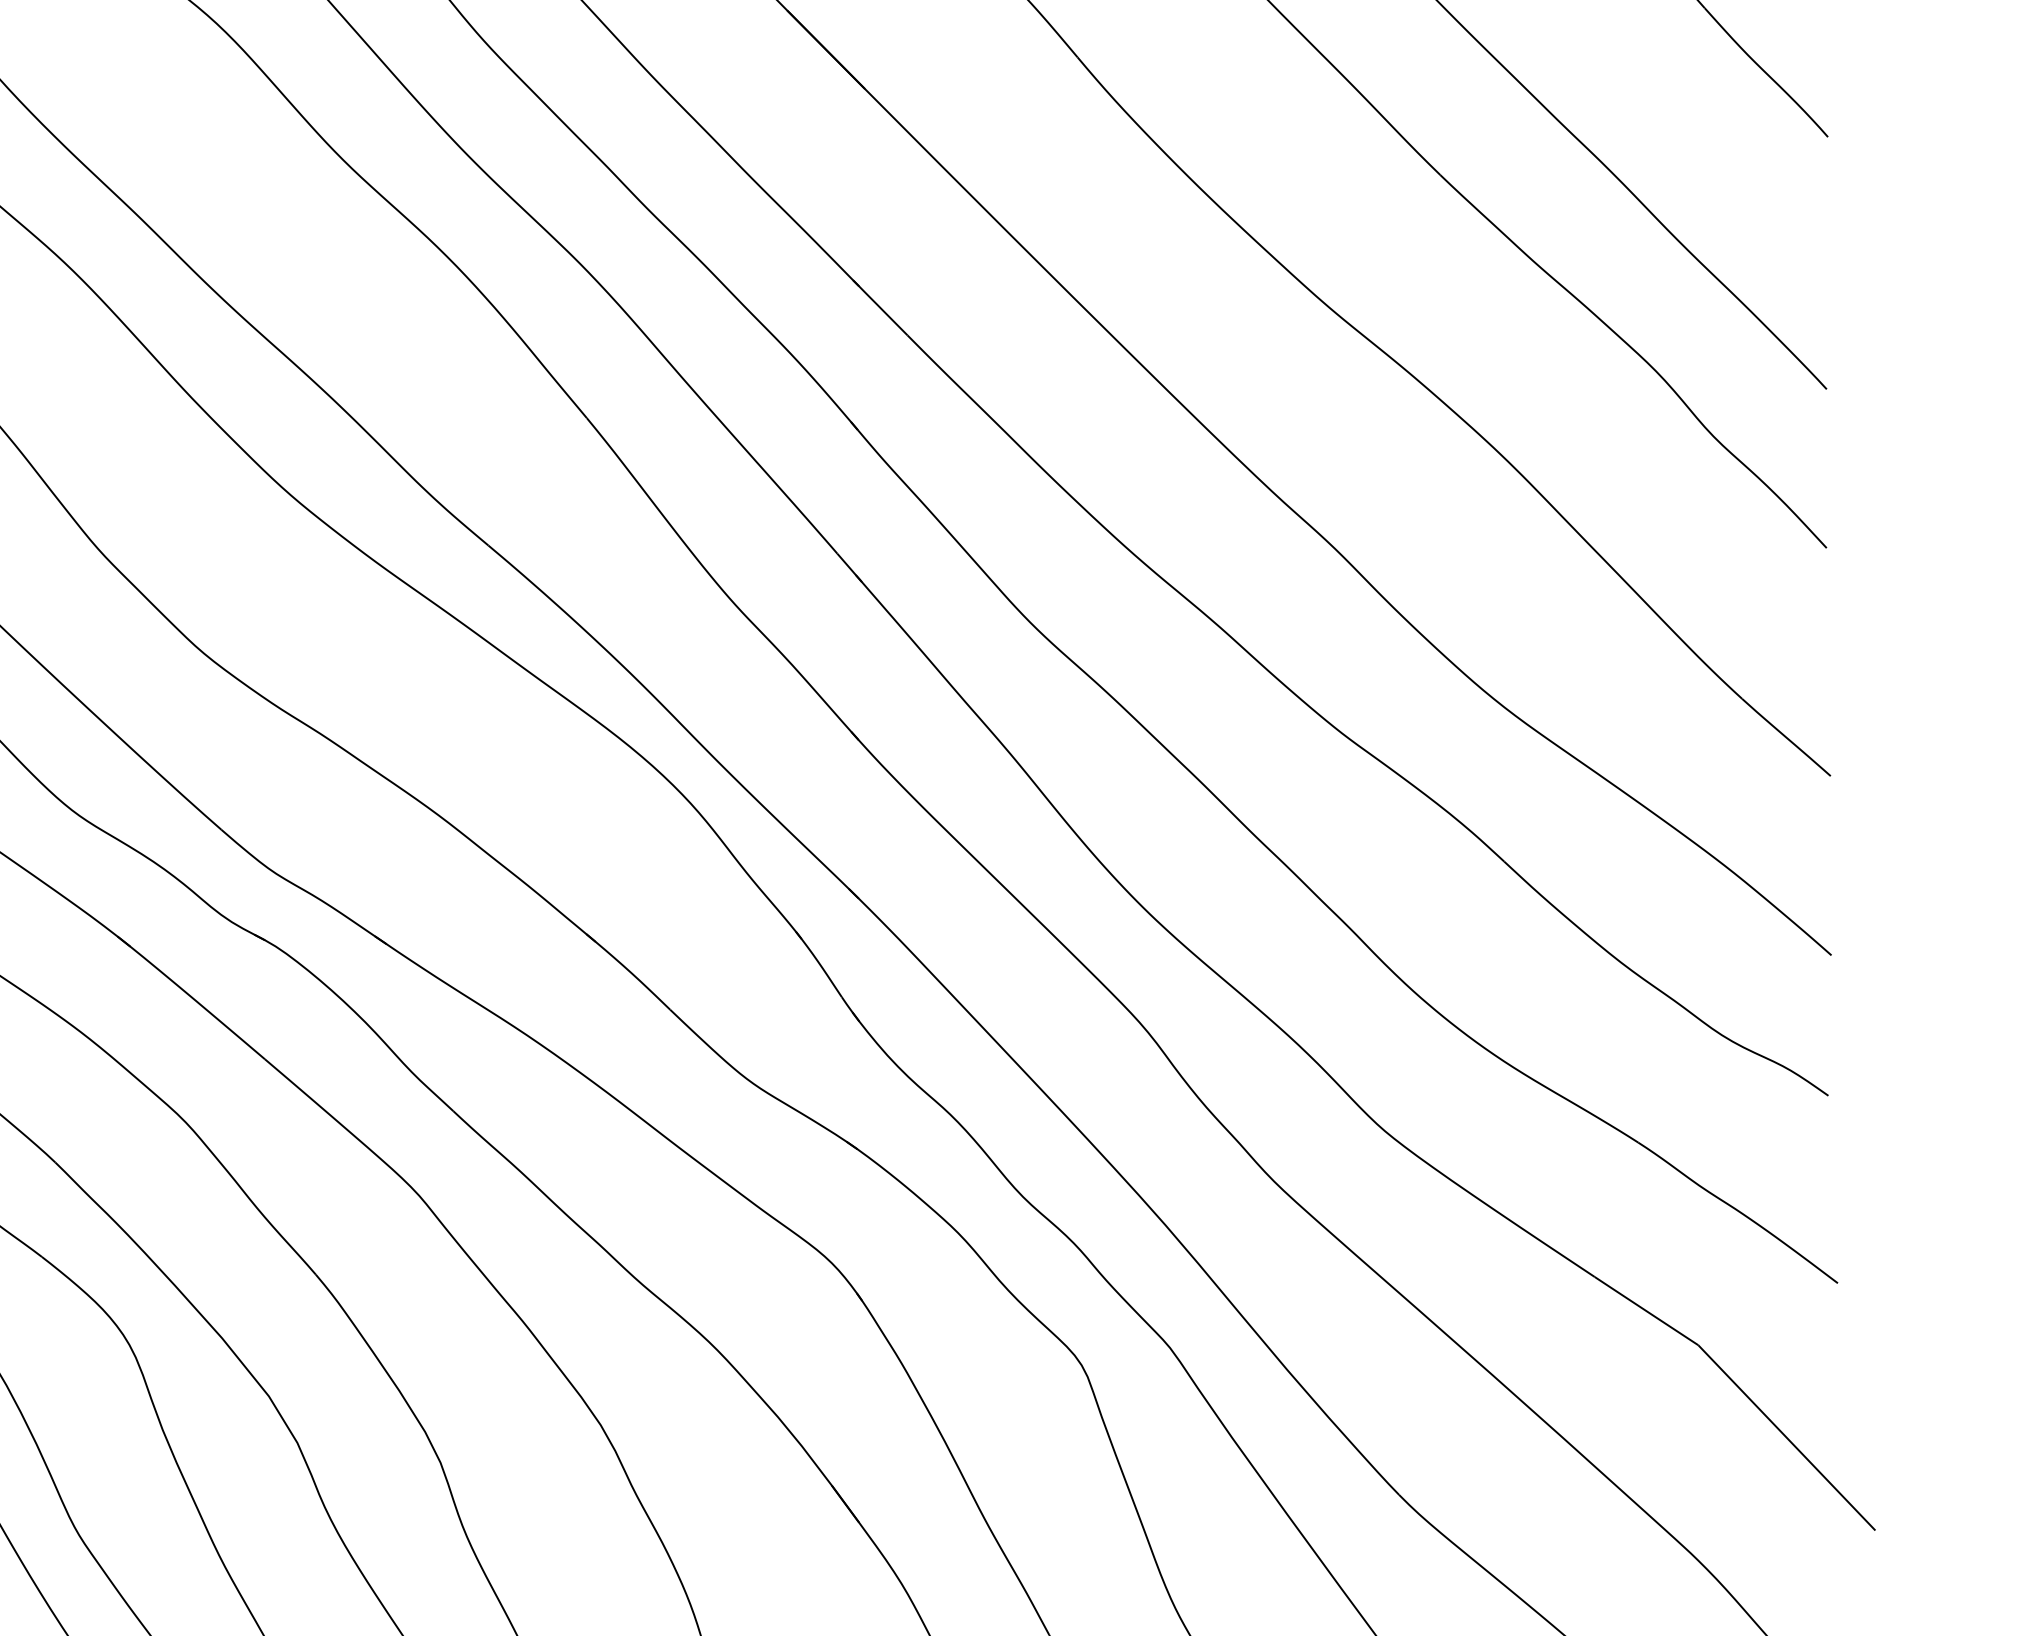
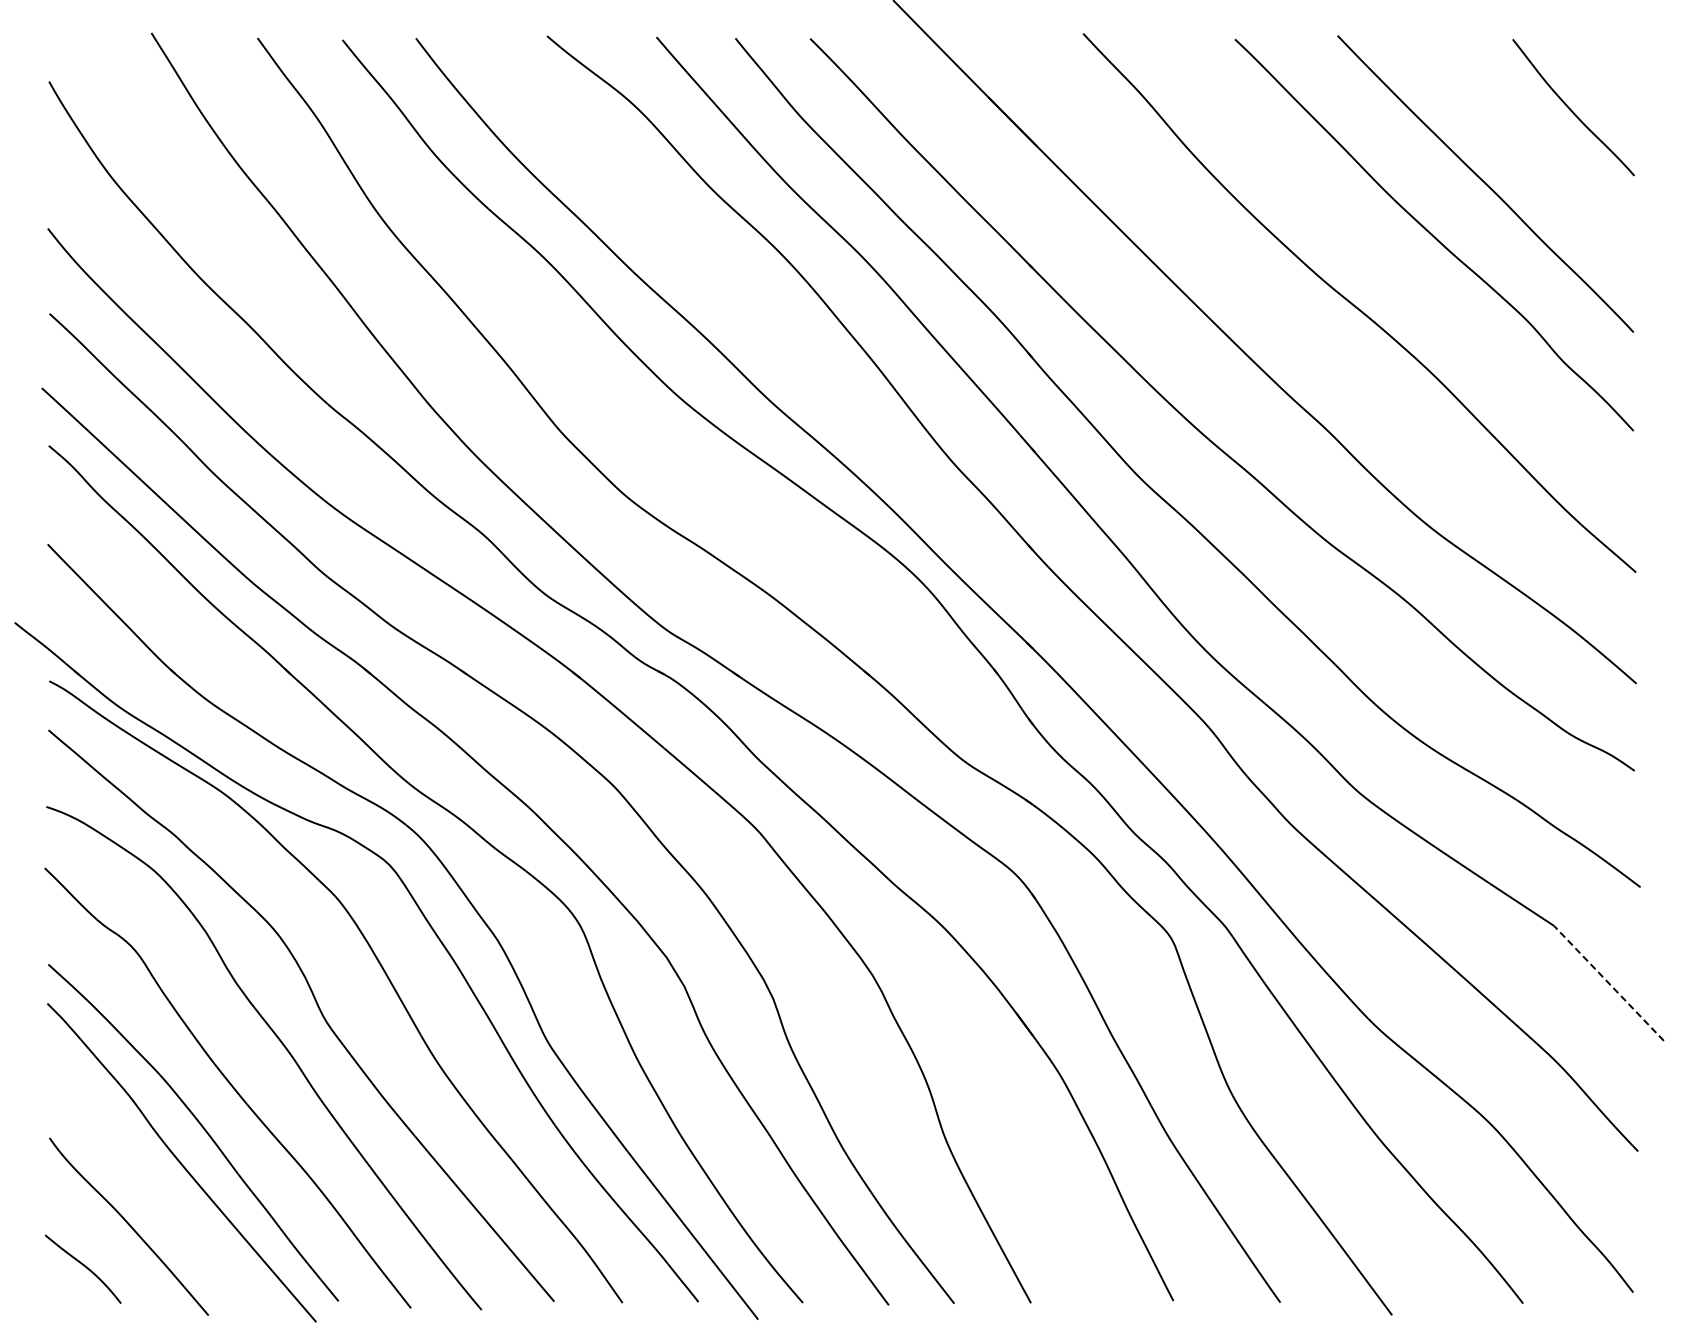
line: (1786, 1438) -> (1608, 983), solid -> dashed

